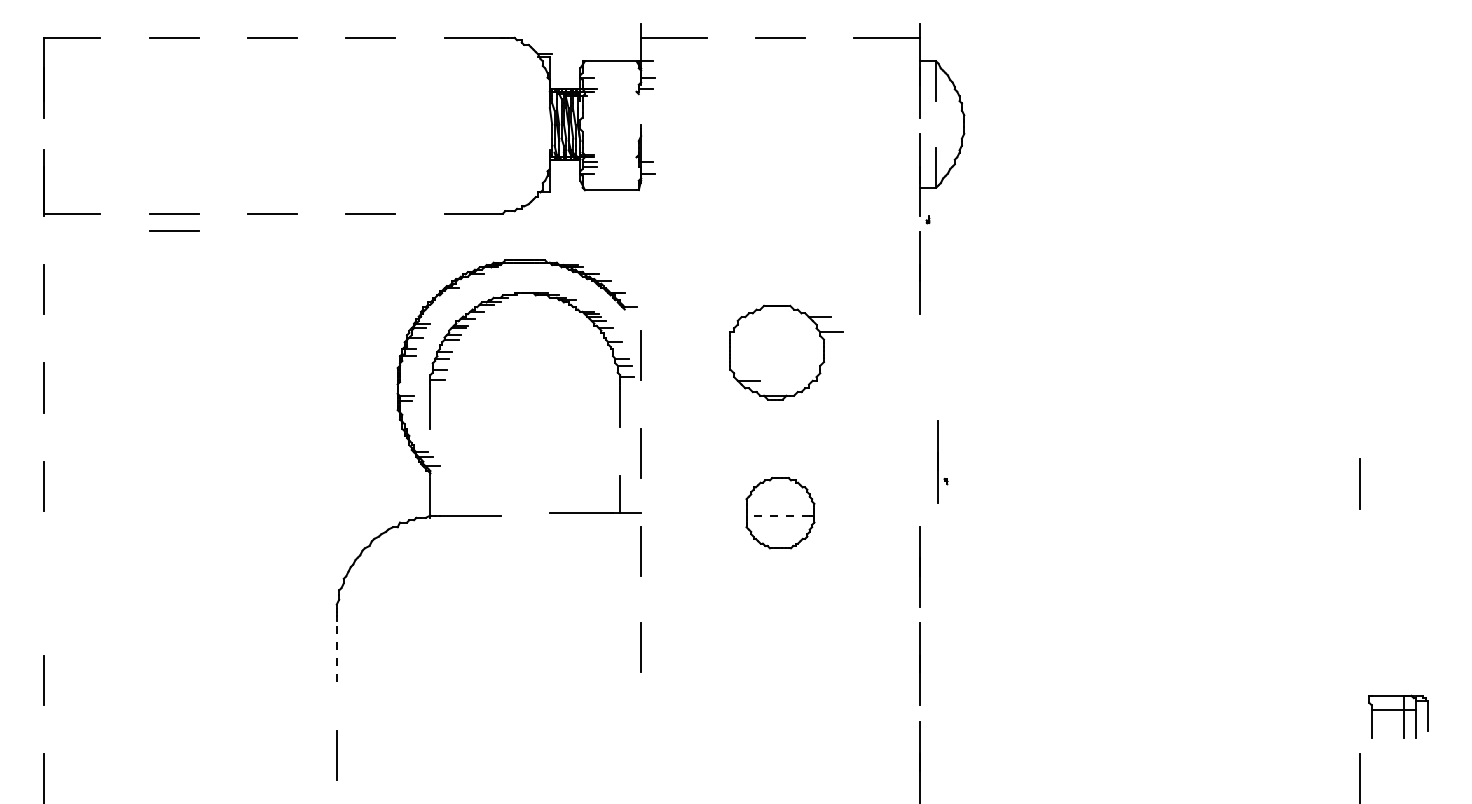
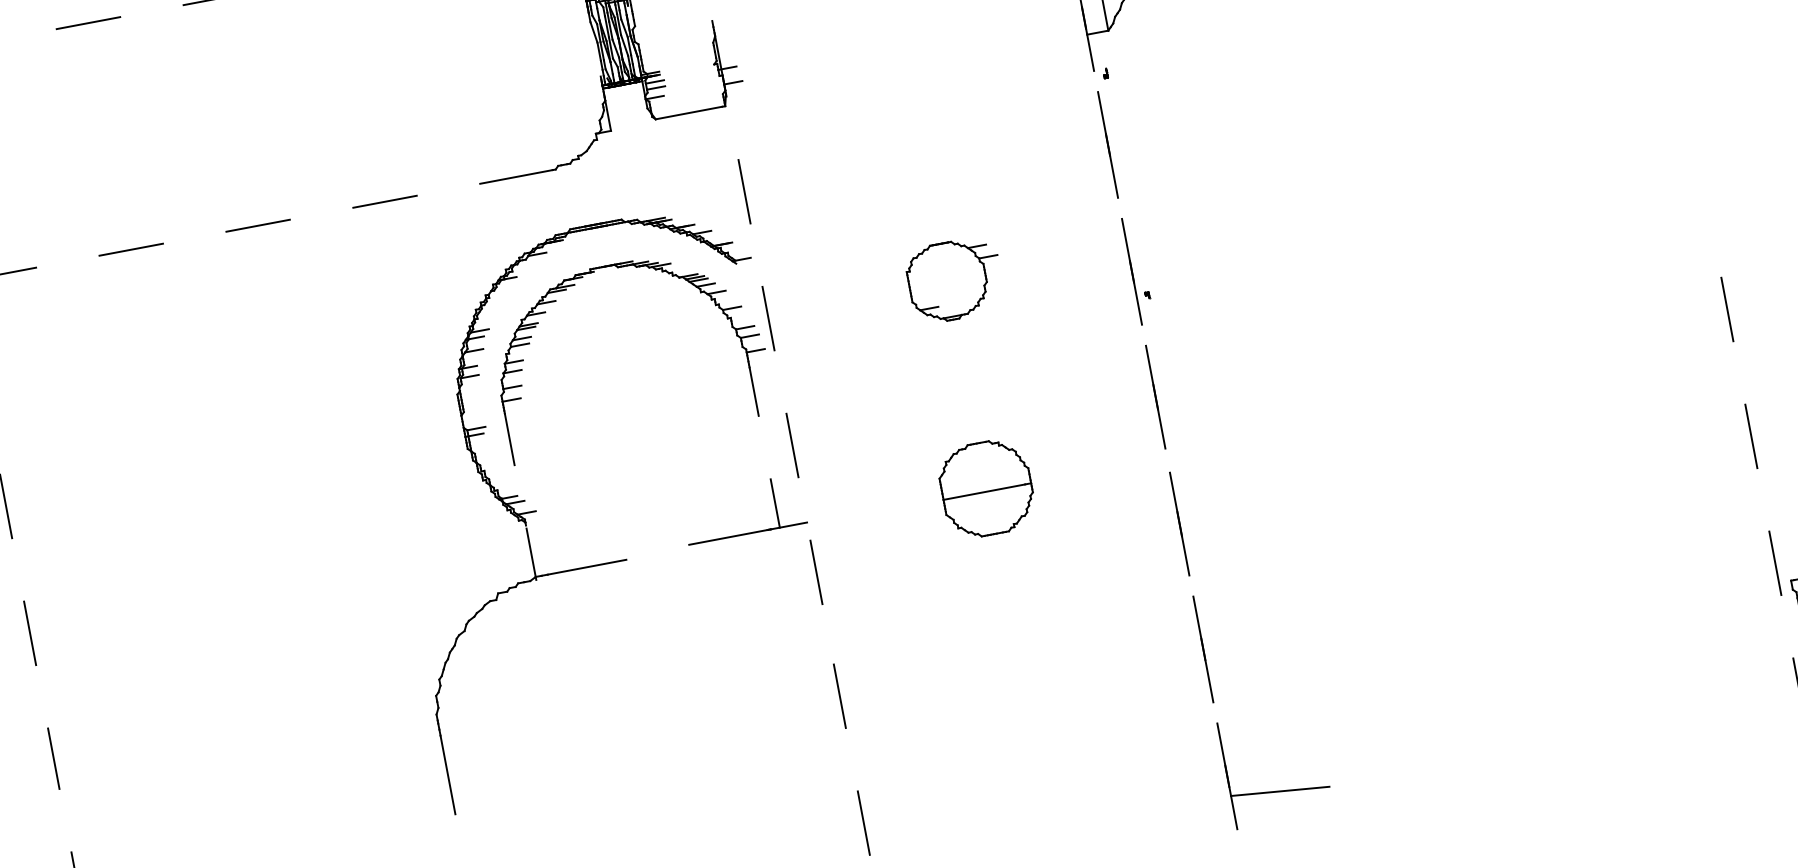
line: (174, 230) -> (135, 271), removed
line: (641, 256) -> (744, 191), added
part: (785, 352) -> (954, 279), size x0.62
part: (942, 461) -> (1138, 270), moved
line: (919, 468) -> (1155, 397), added
line: (778, 515) -> (984, 492), dashed -> solid
line: (1359, 581) -> (1750, 435), added
line: (44, 583) -> (54, 758), added
line: (336, 650) -> (447, 773), dashed -> solid
line: (1359, 680) -> (1774, 563), added
line: (641, 745) -> (864, 822), added
line: (956, 780) -> (1279, 790), added

